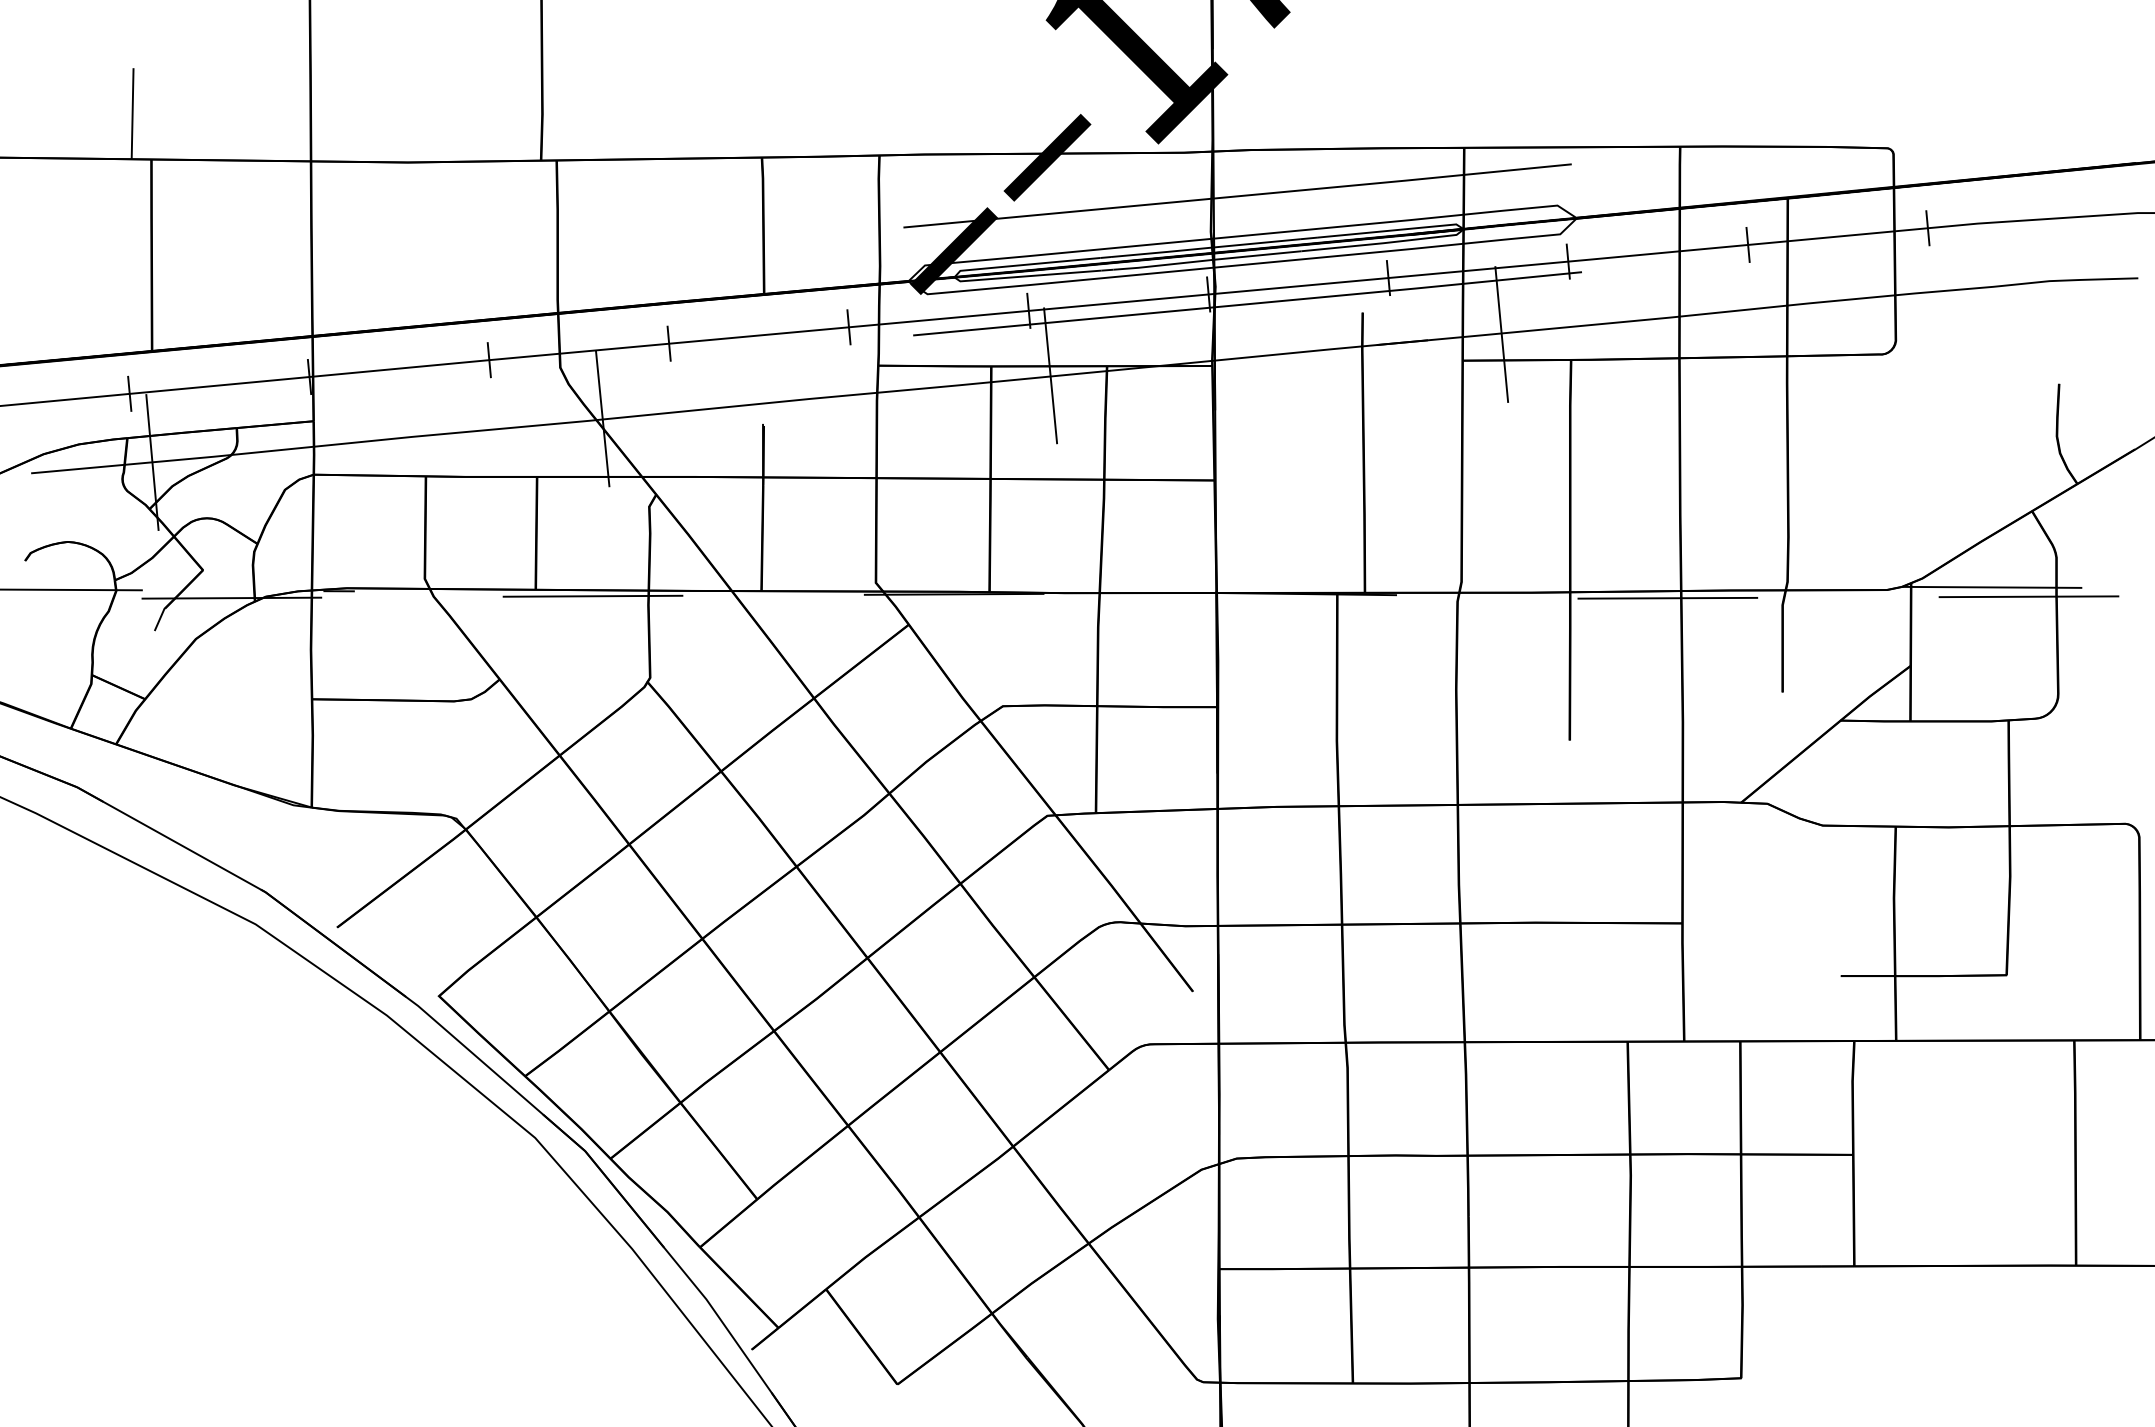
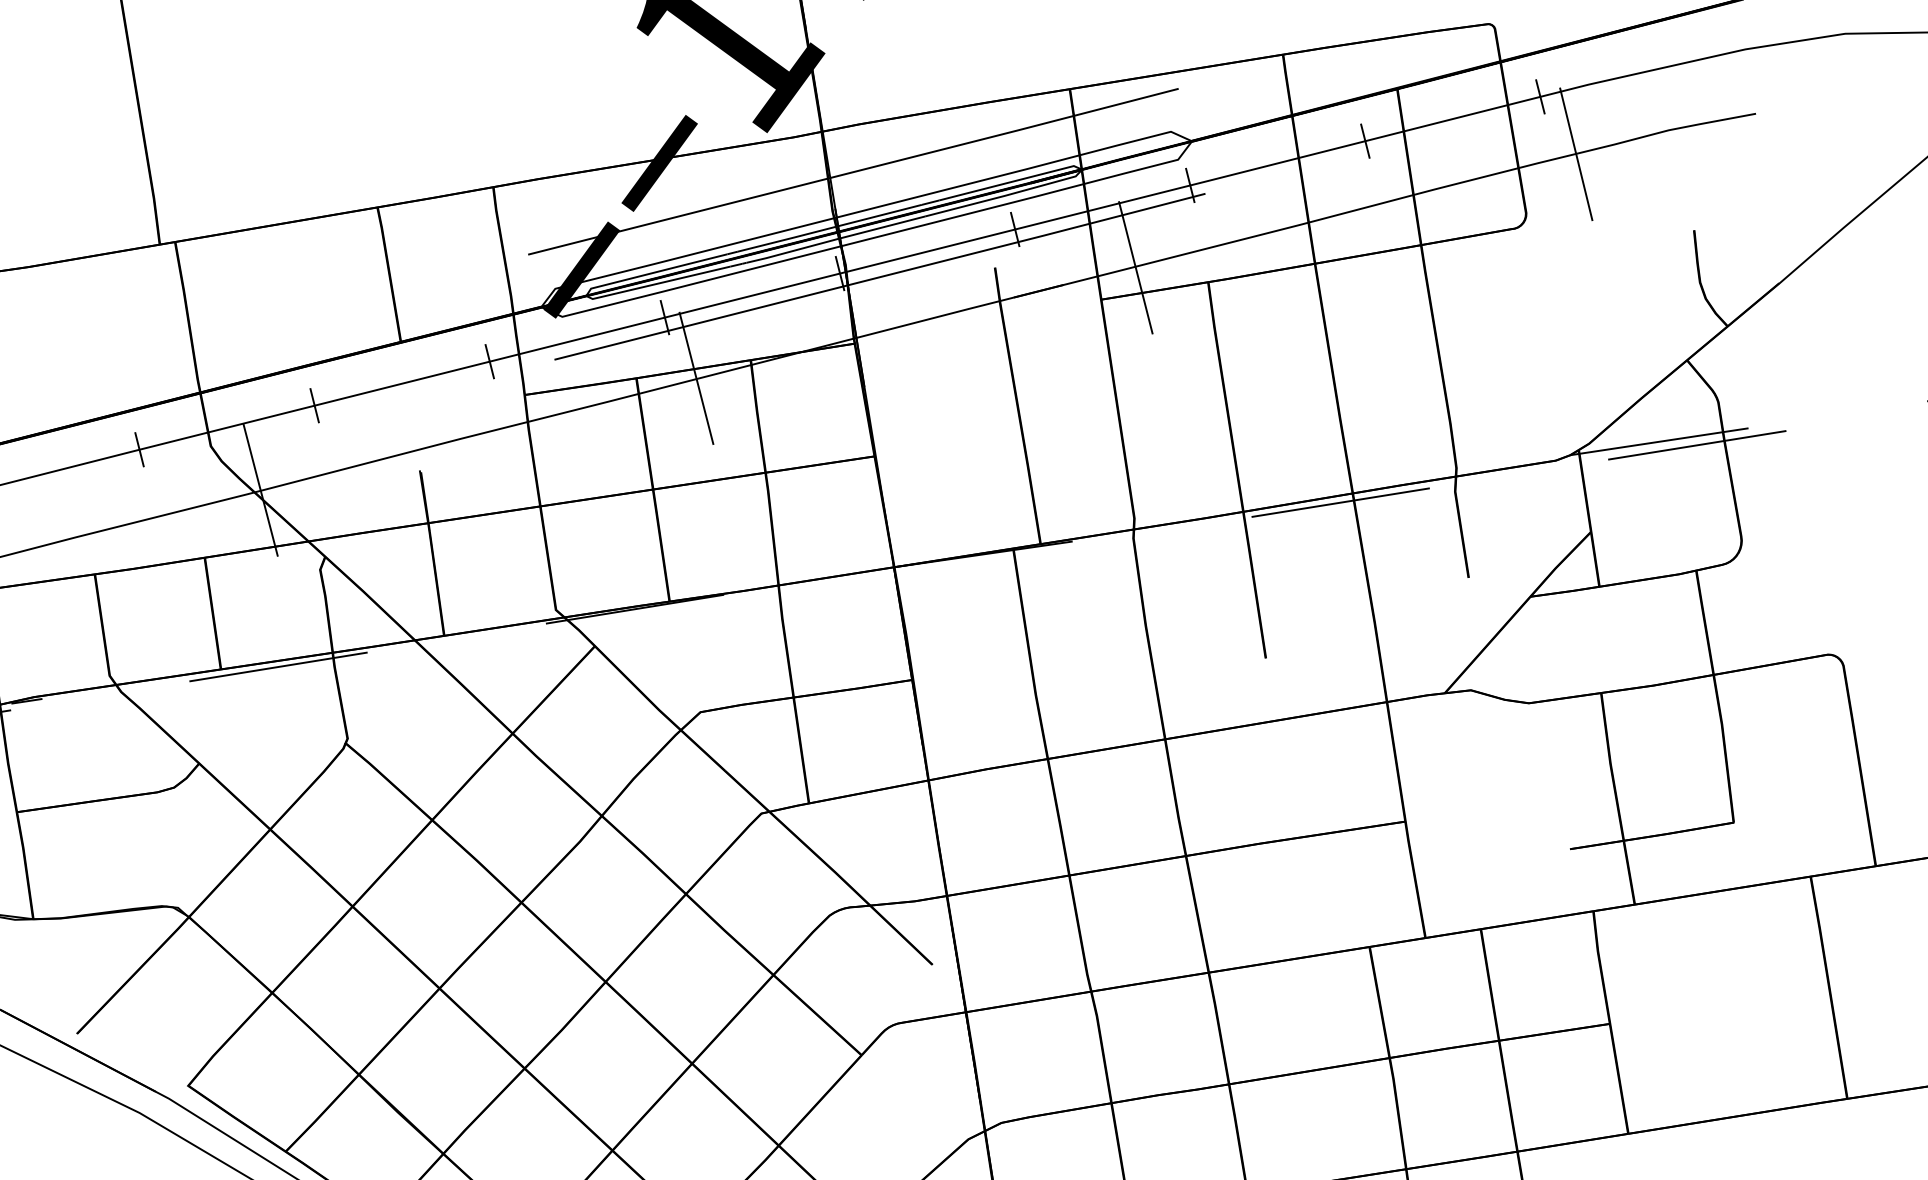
line: (1954, 290) -> (1576, 154), added

